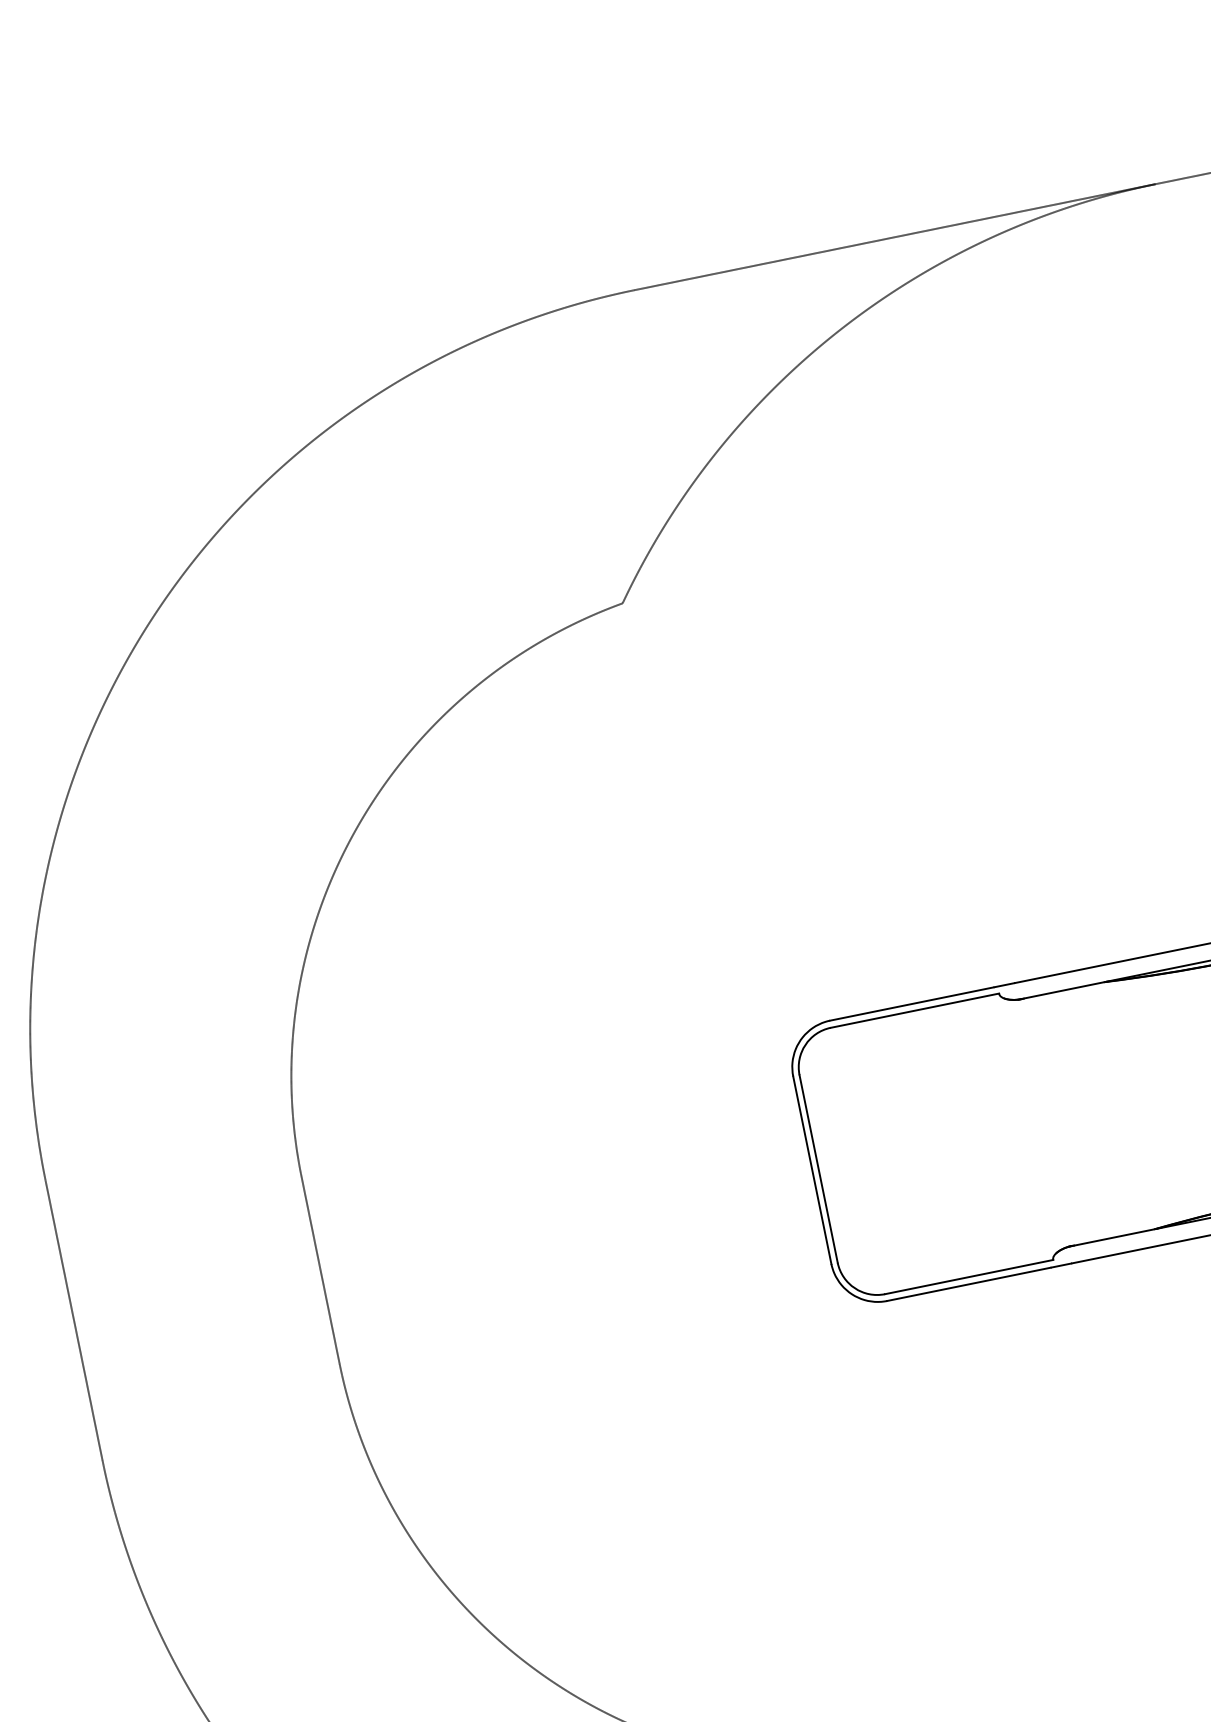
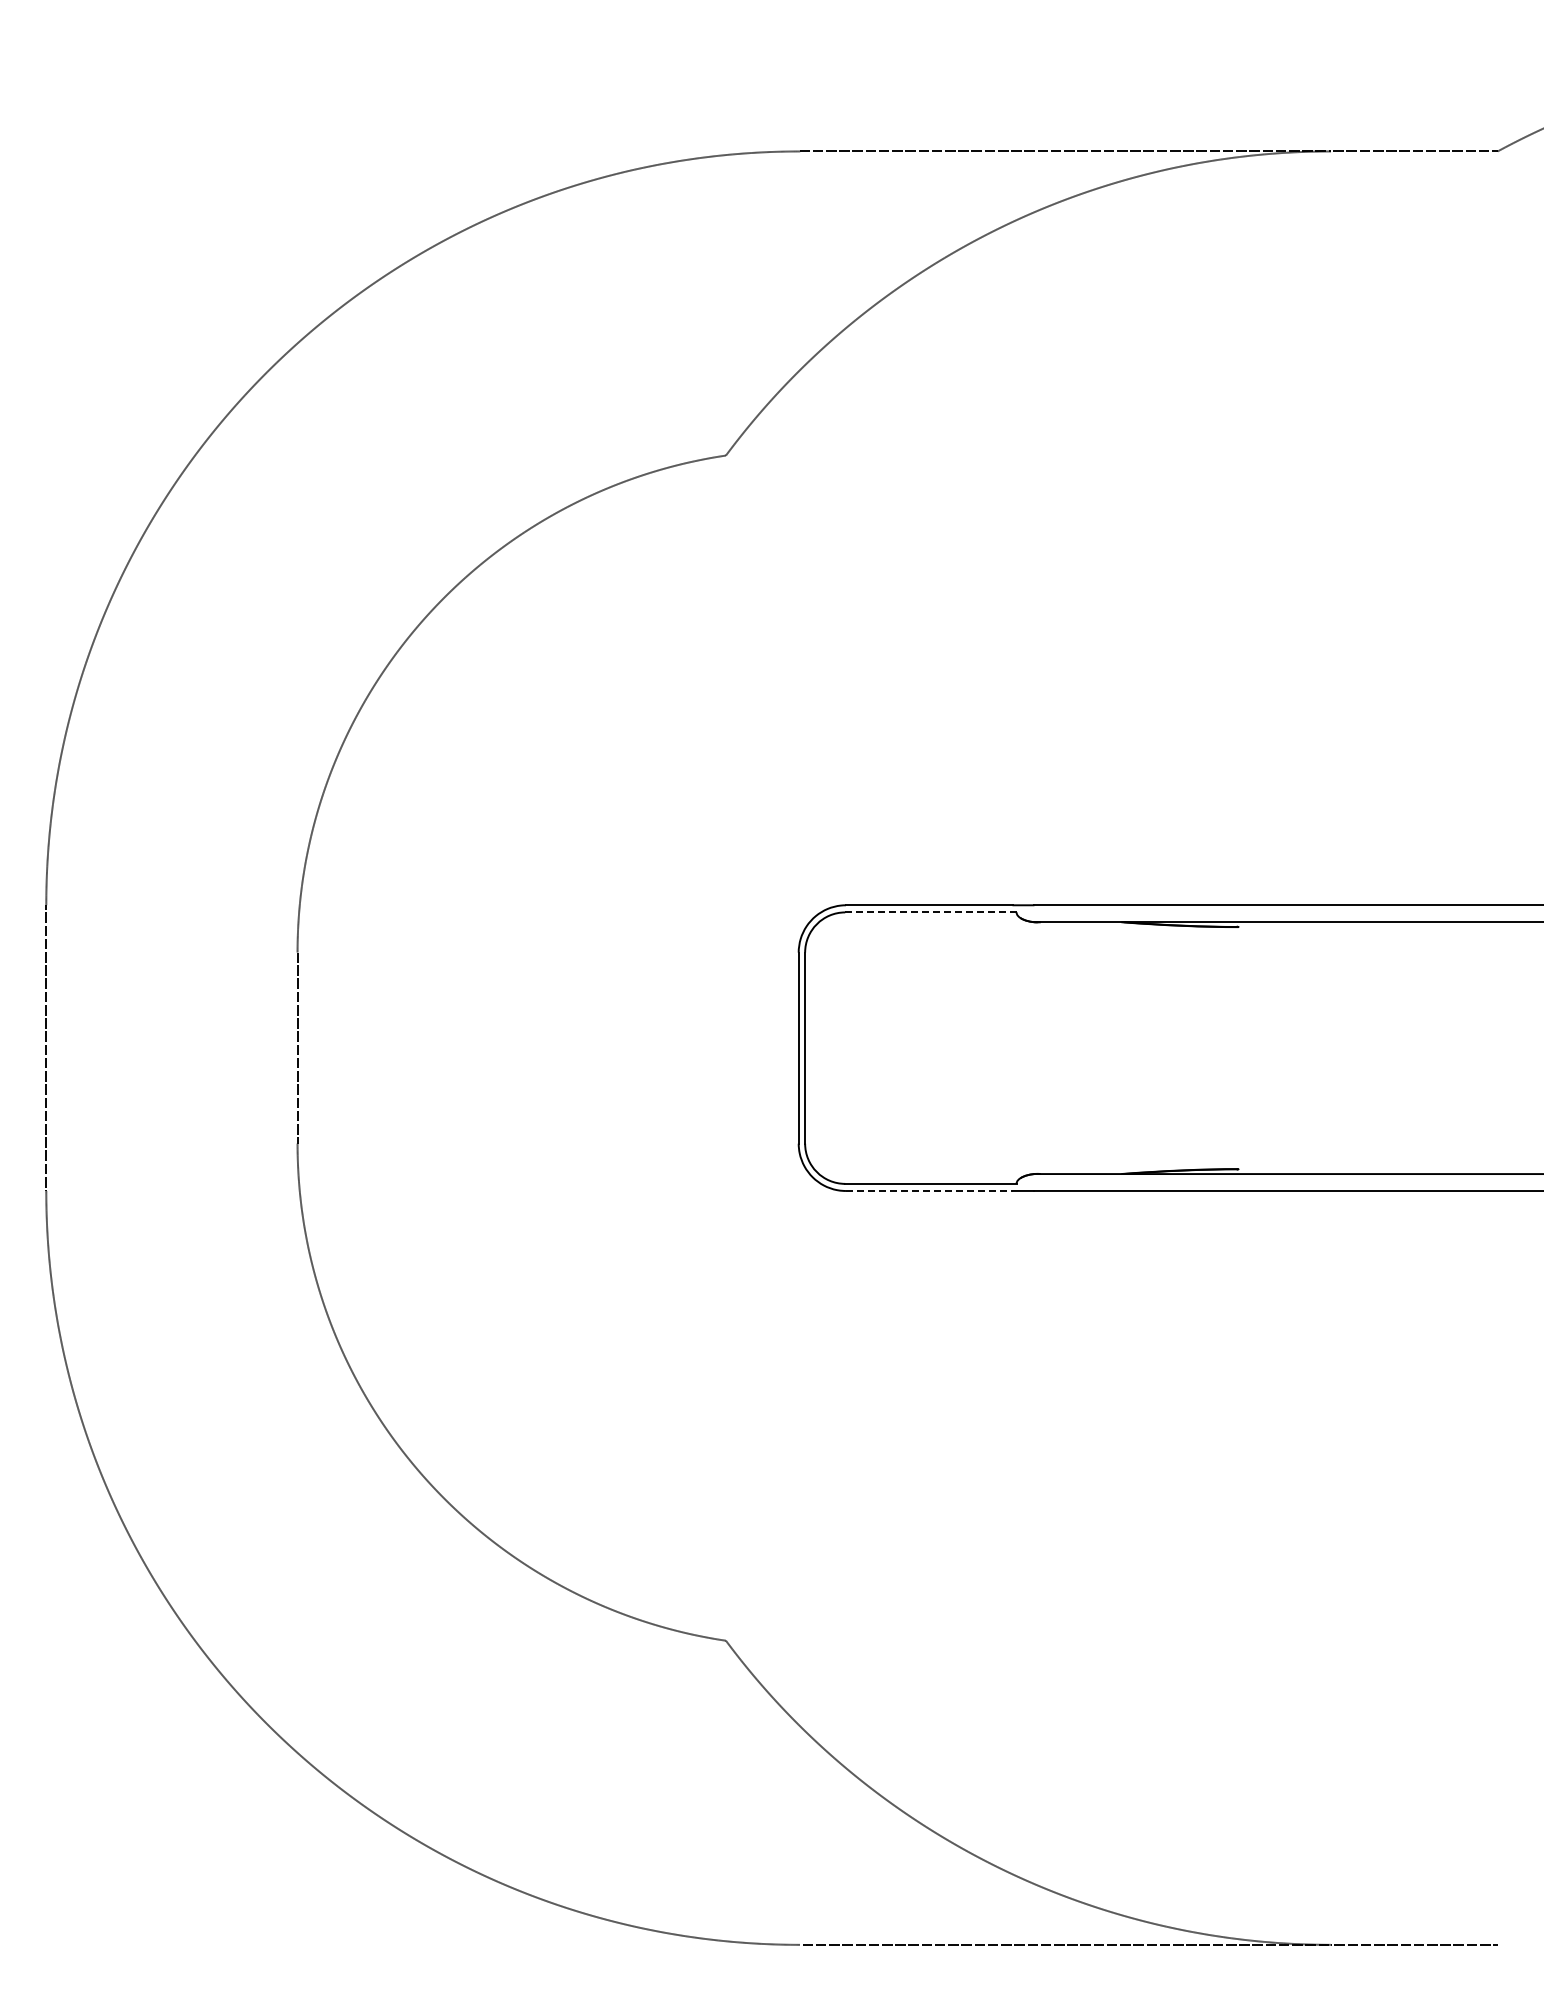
line: (914, 1010) -> (930, 912), solid -> dashed
line: (969, 1283) -> (929, 1190), solid -> dashed

